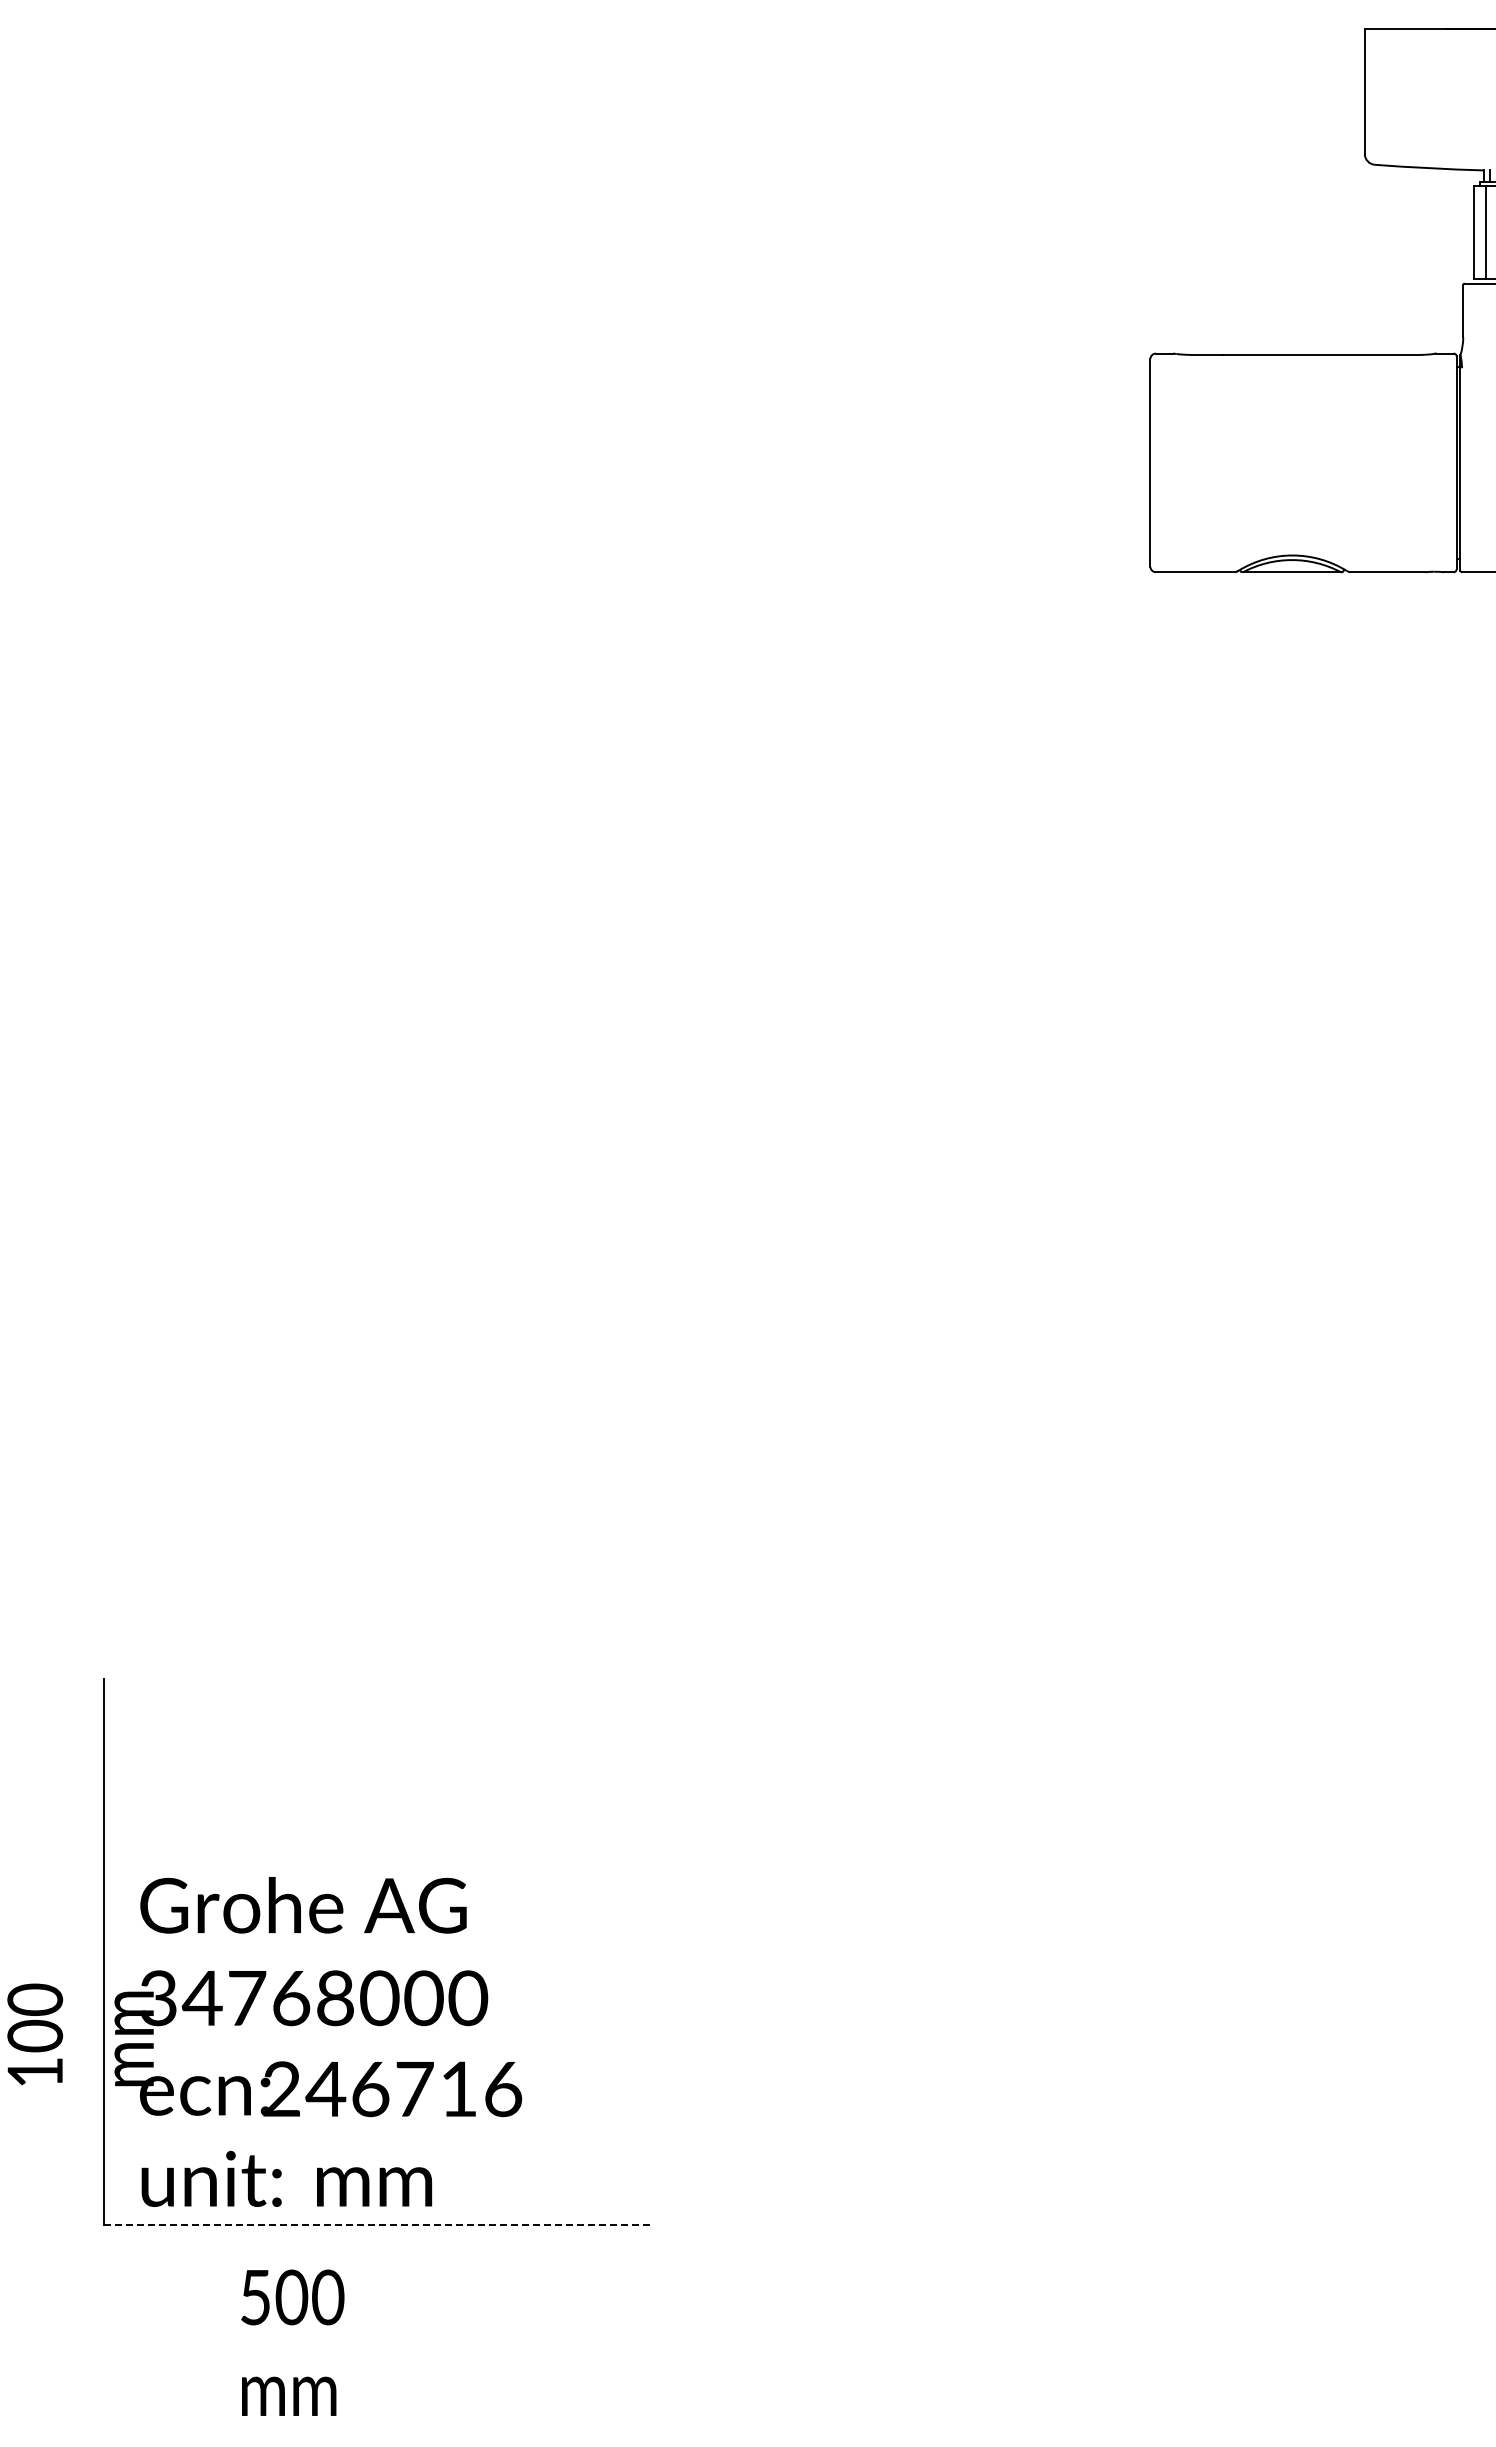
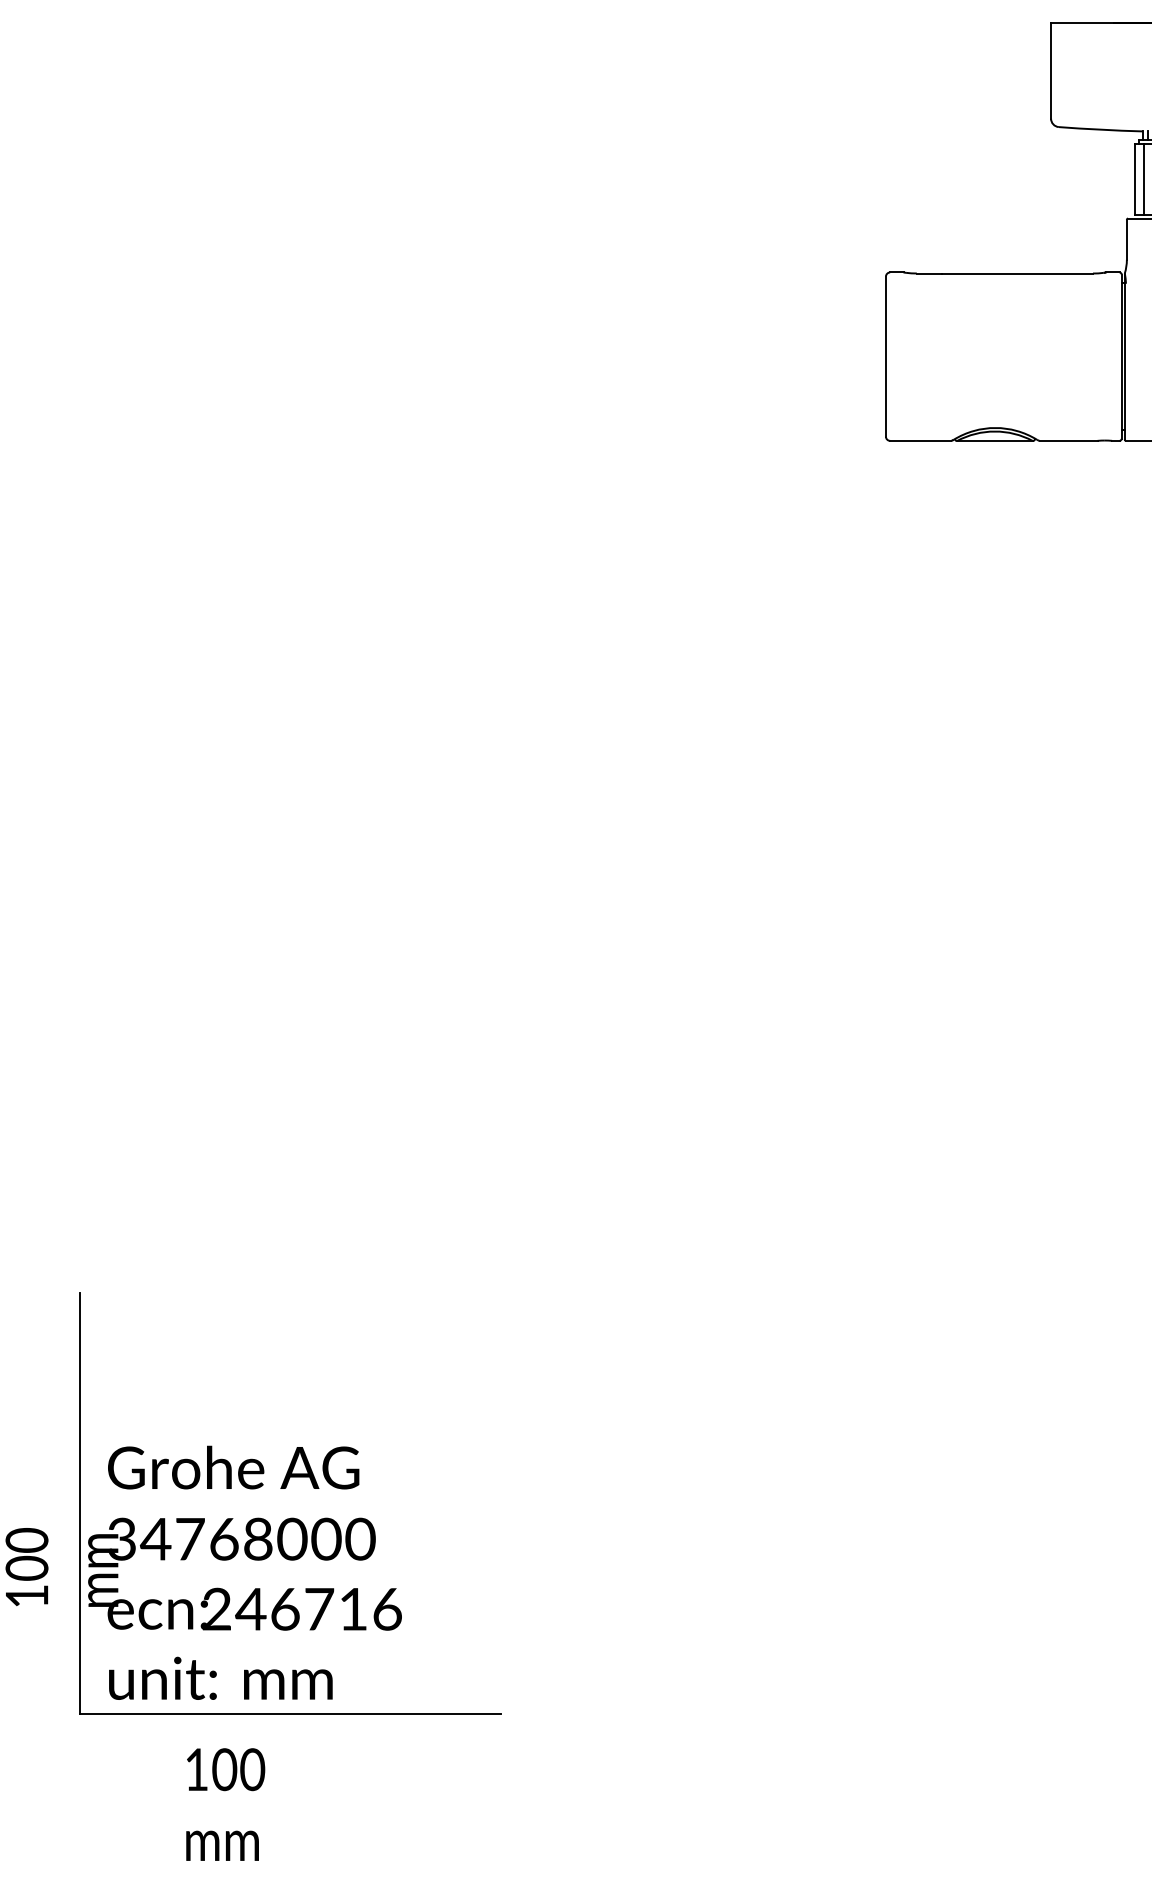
line: (378, 2225) -> (291, 1714), dashed -> solid
text: (255, 2297) -> (196, 1769), 500 -> 100

